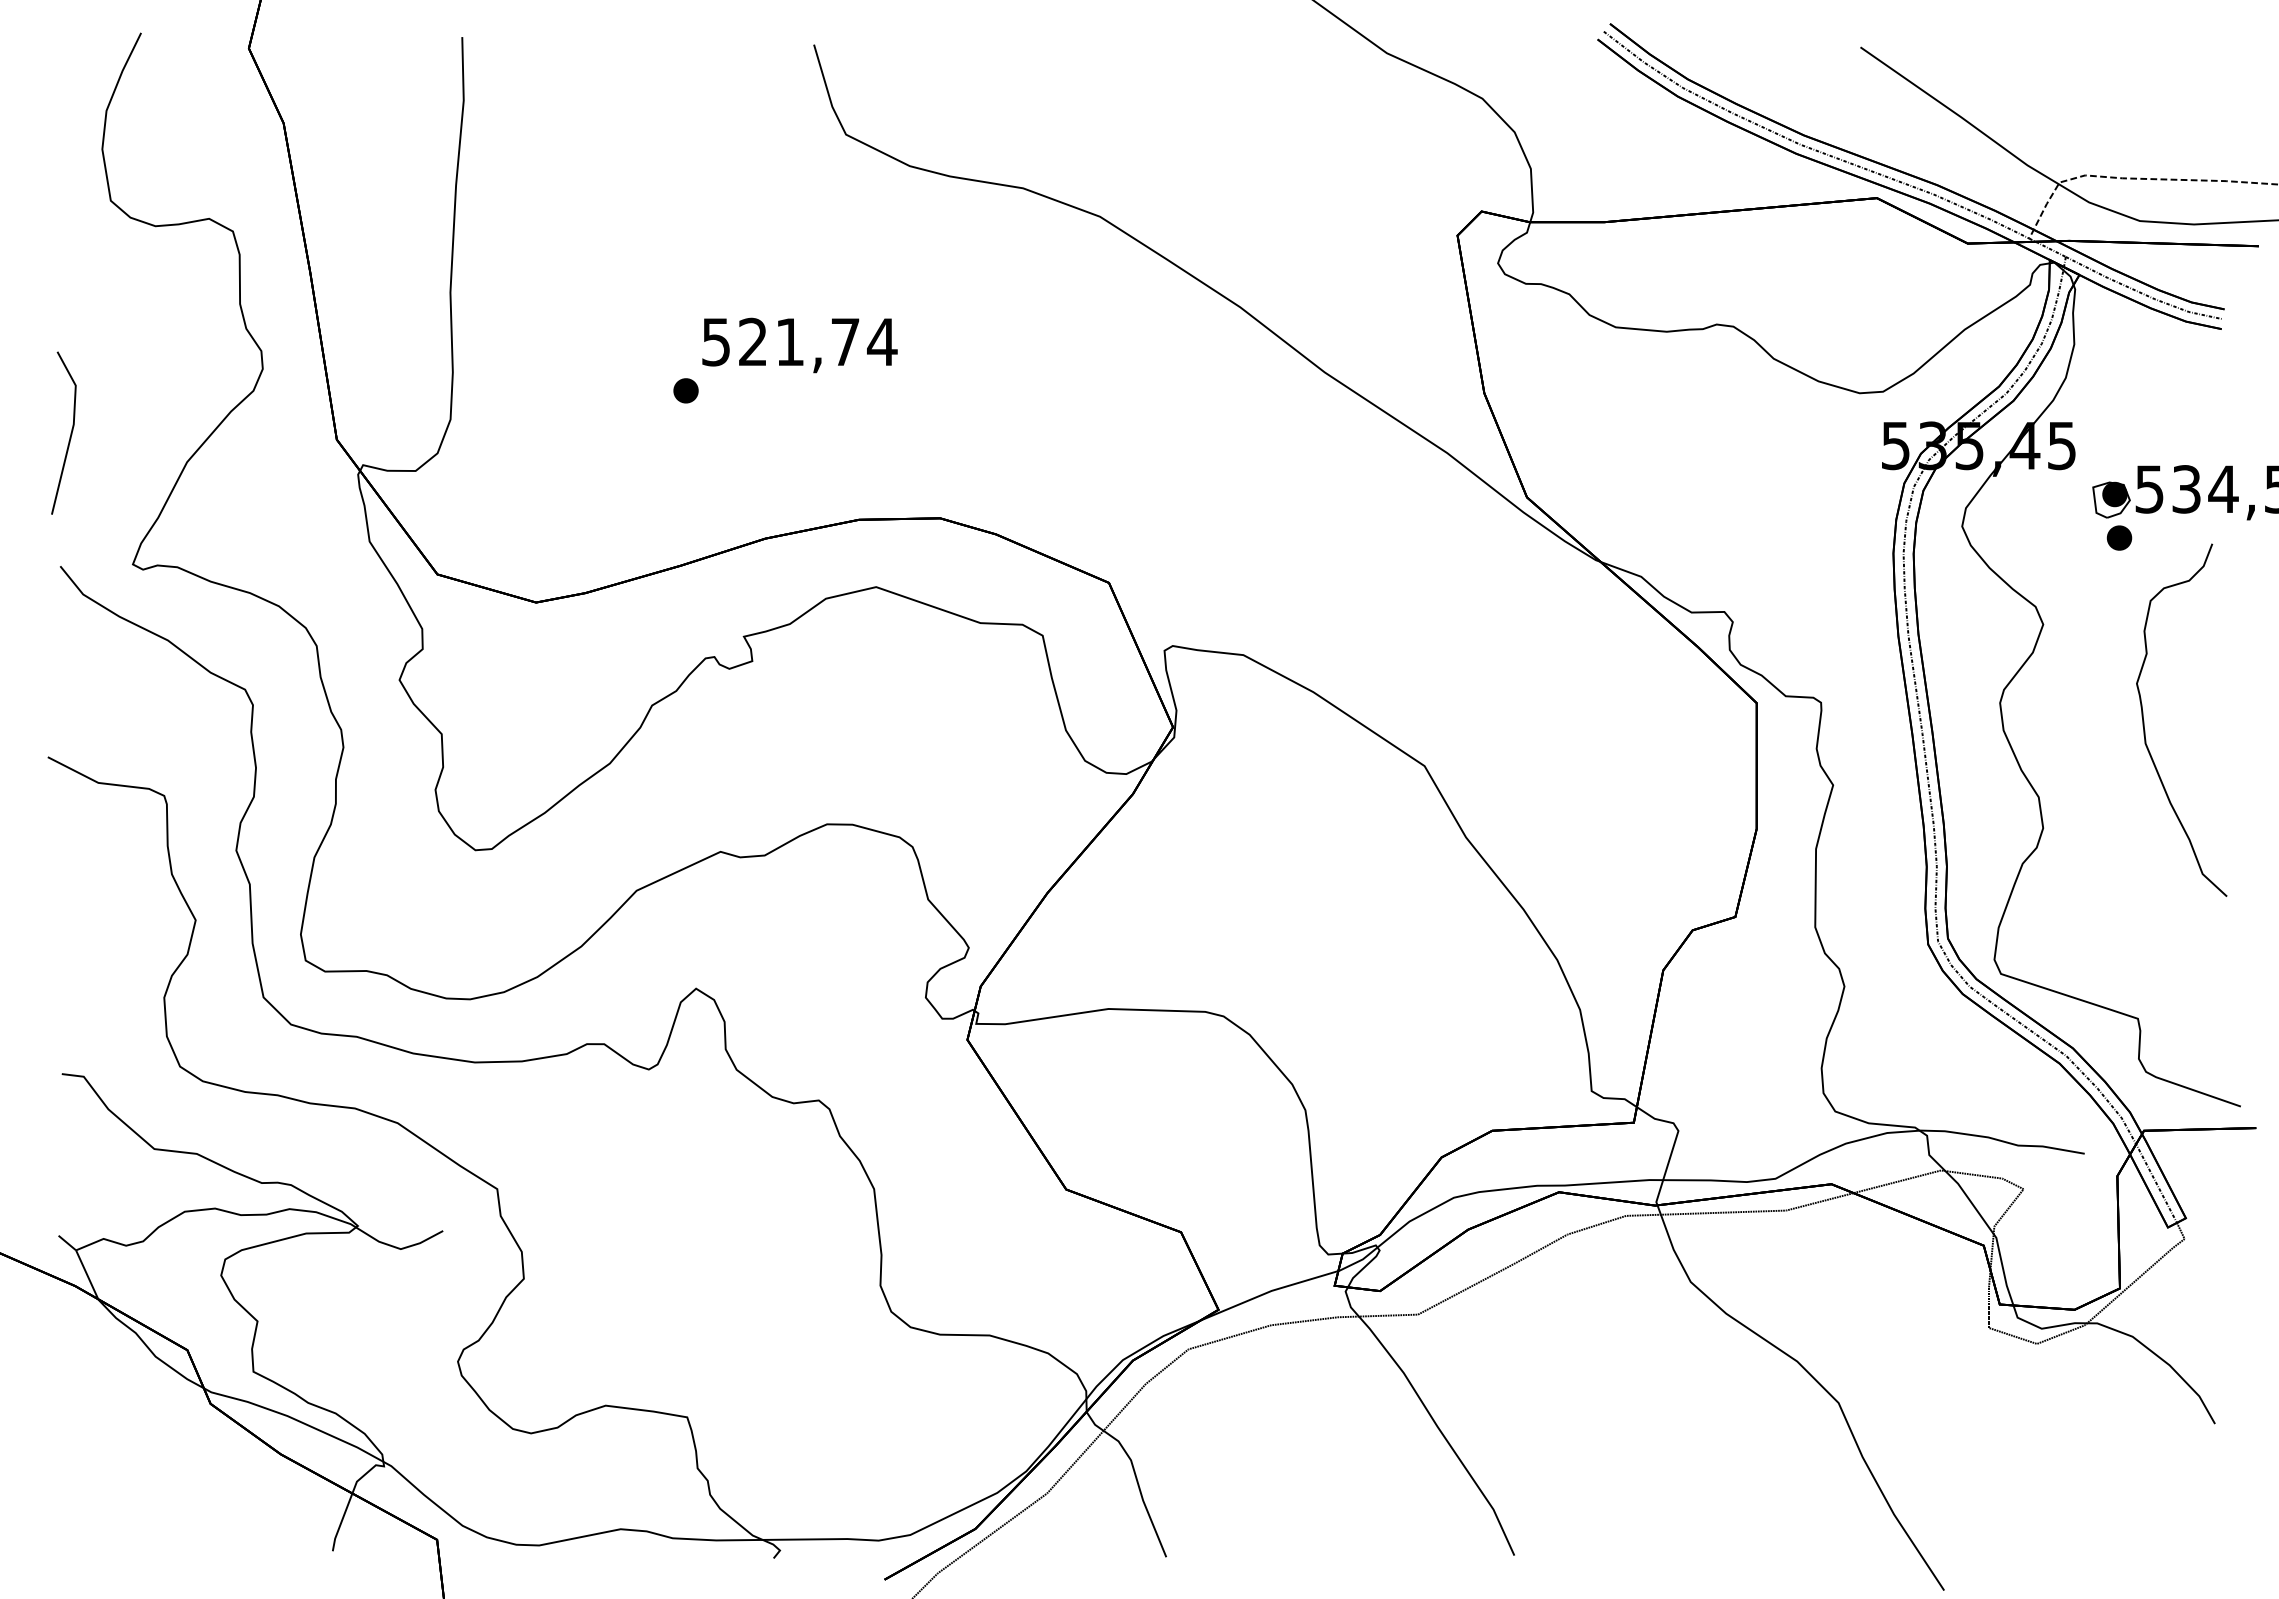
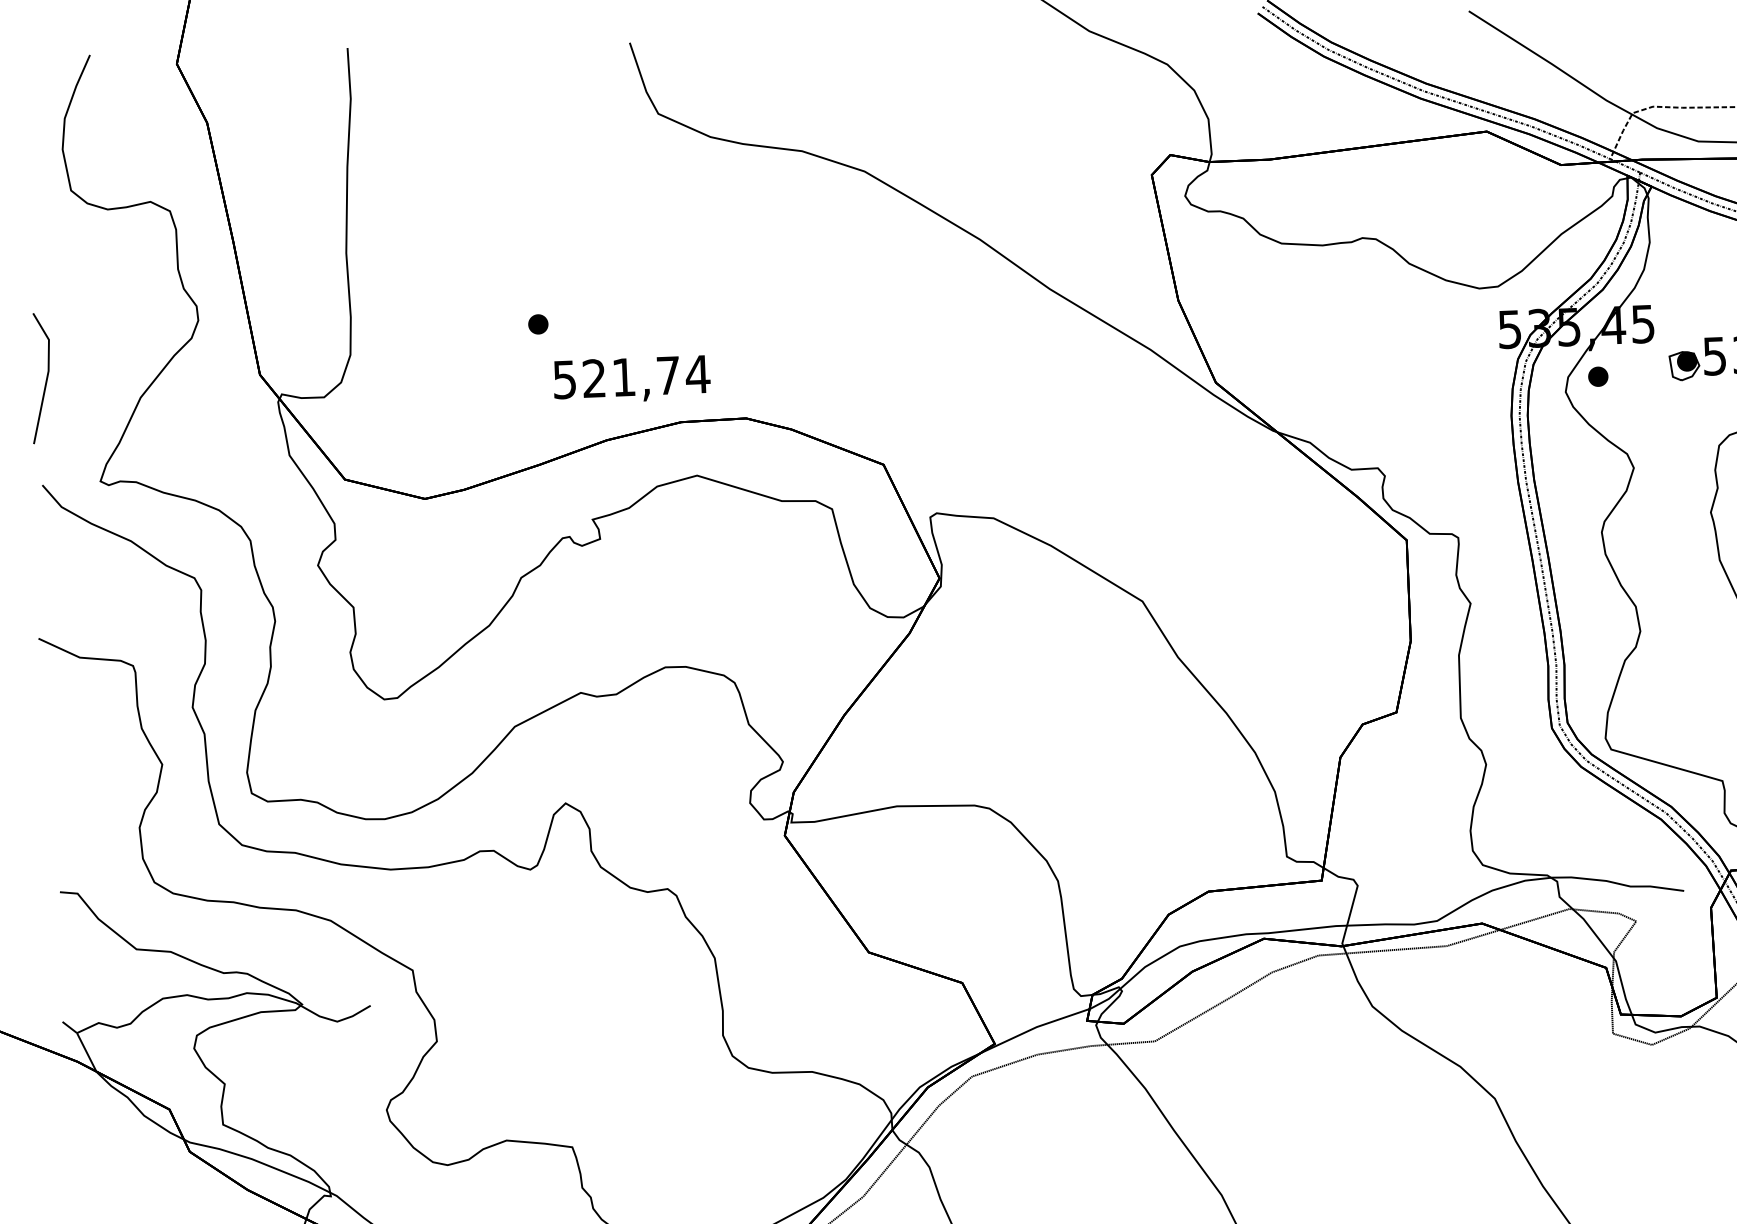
text: (799, 345) -> (631, 379), moved
part: (2119, 537) -> (1598, 376), moved

